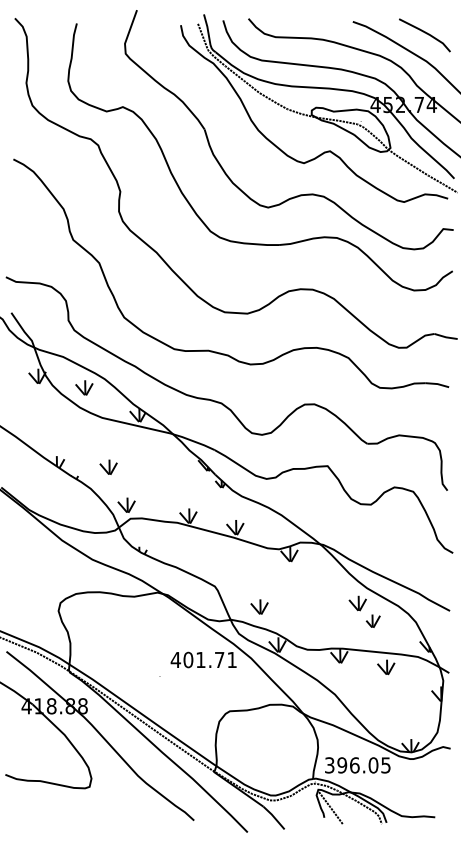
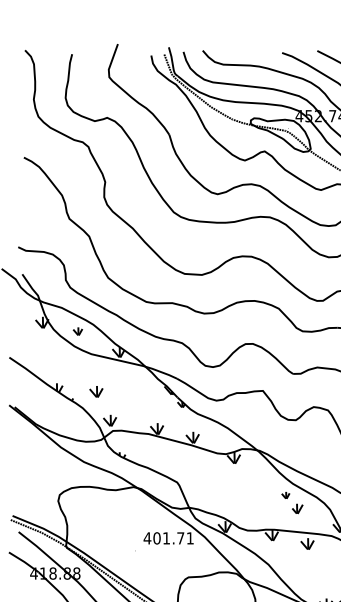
part: (84, 387) -> (77, 331), size x0.7
part: (357, 603) -> (285, 495), size x0.6
part: (259, 606) -> (211, 497), removed

